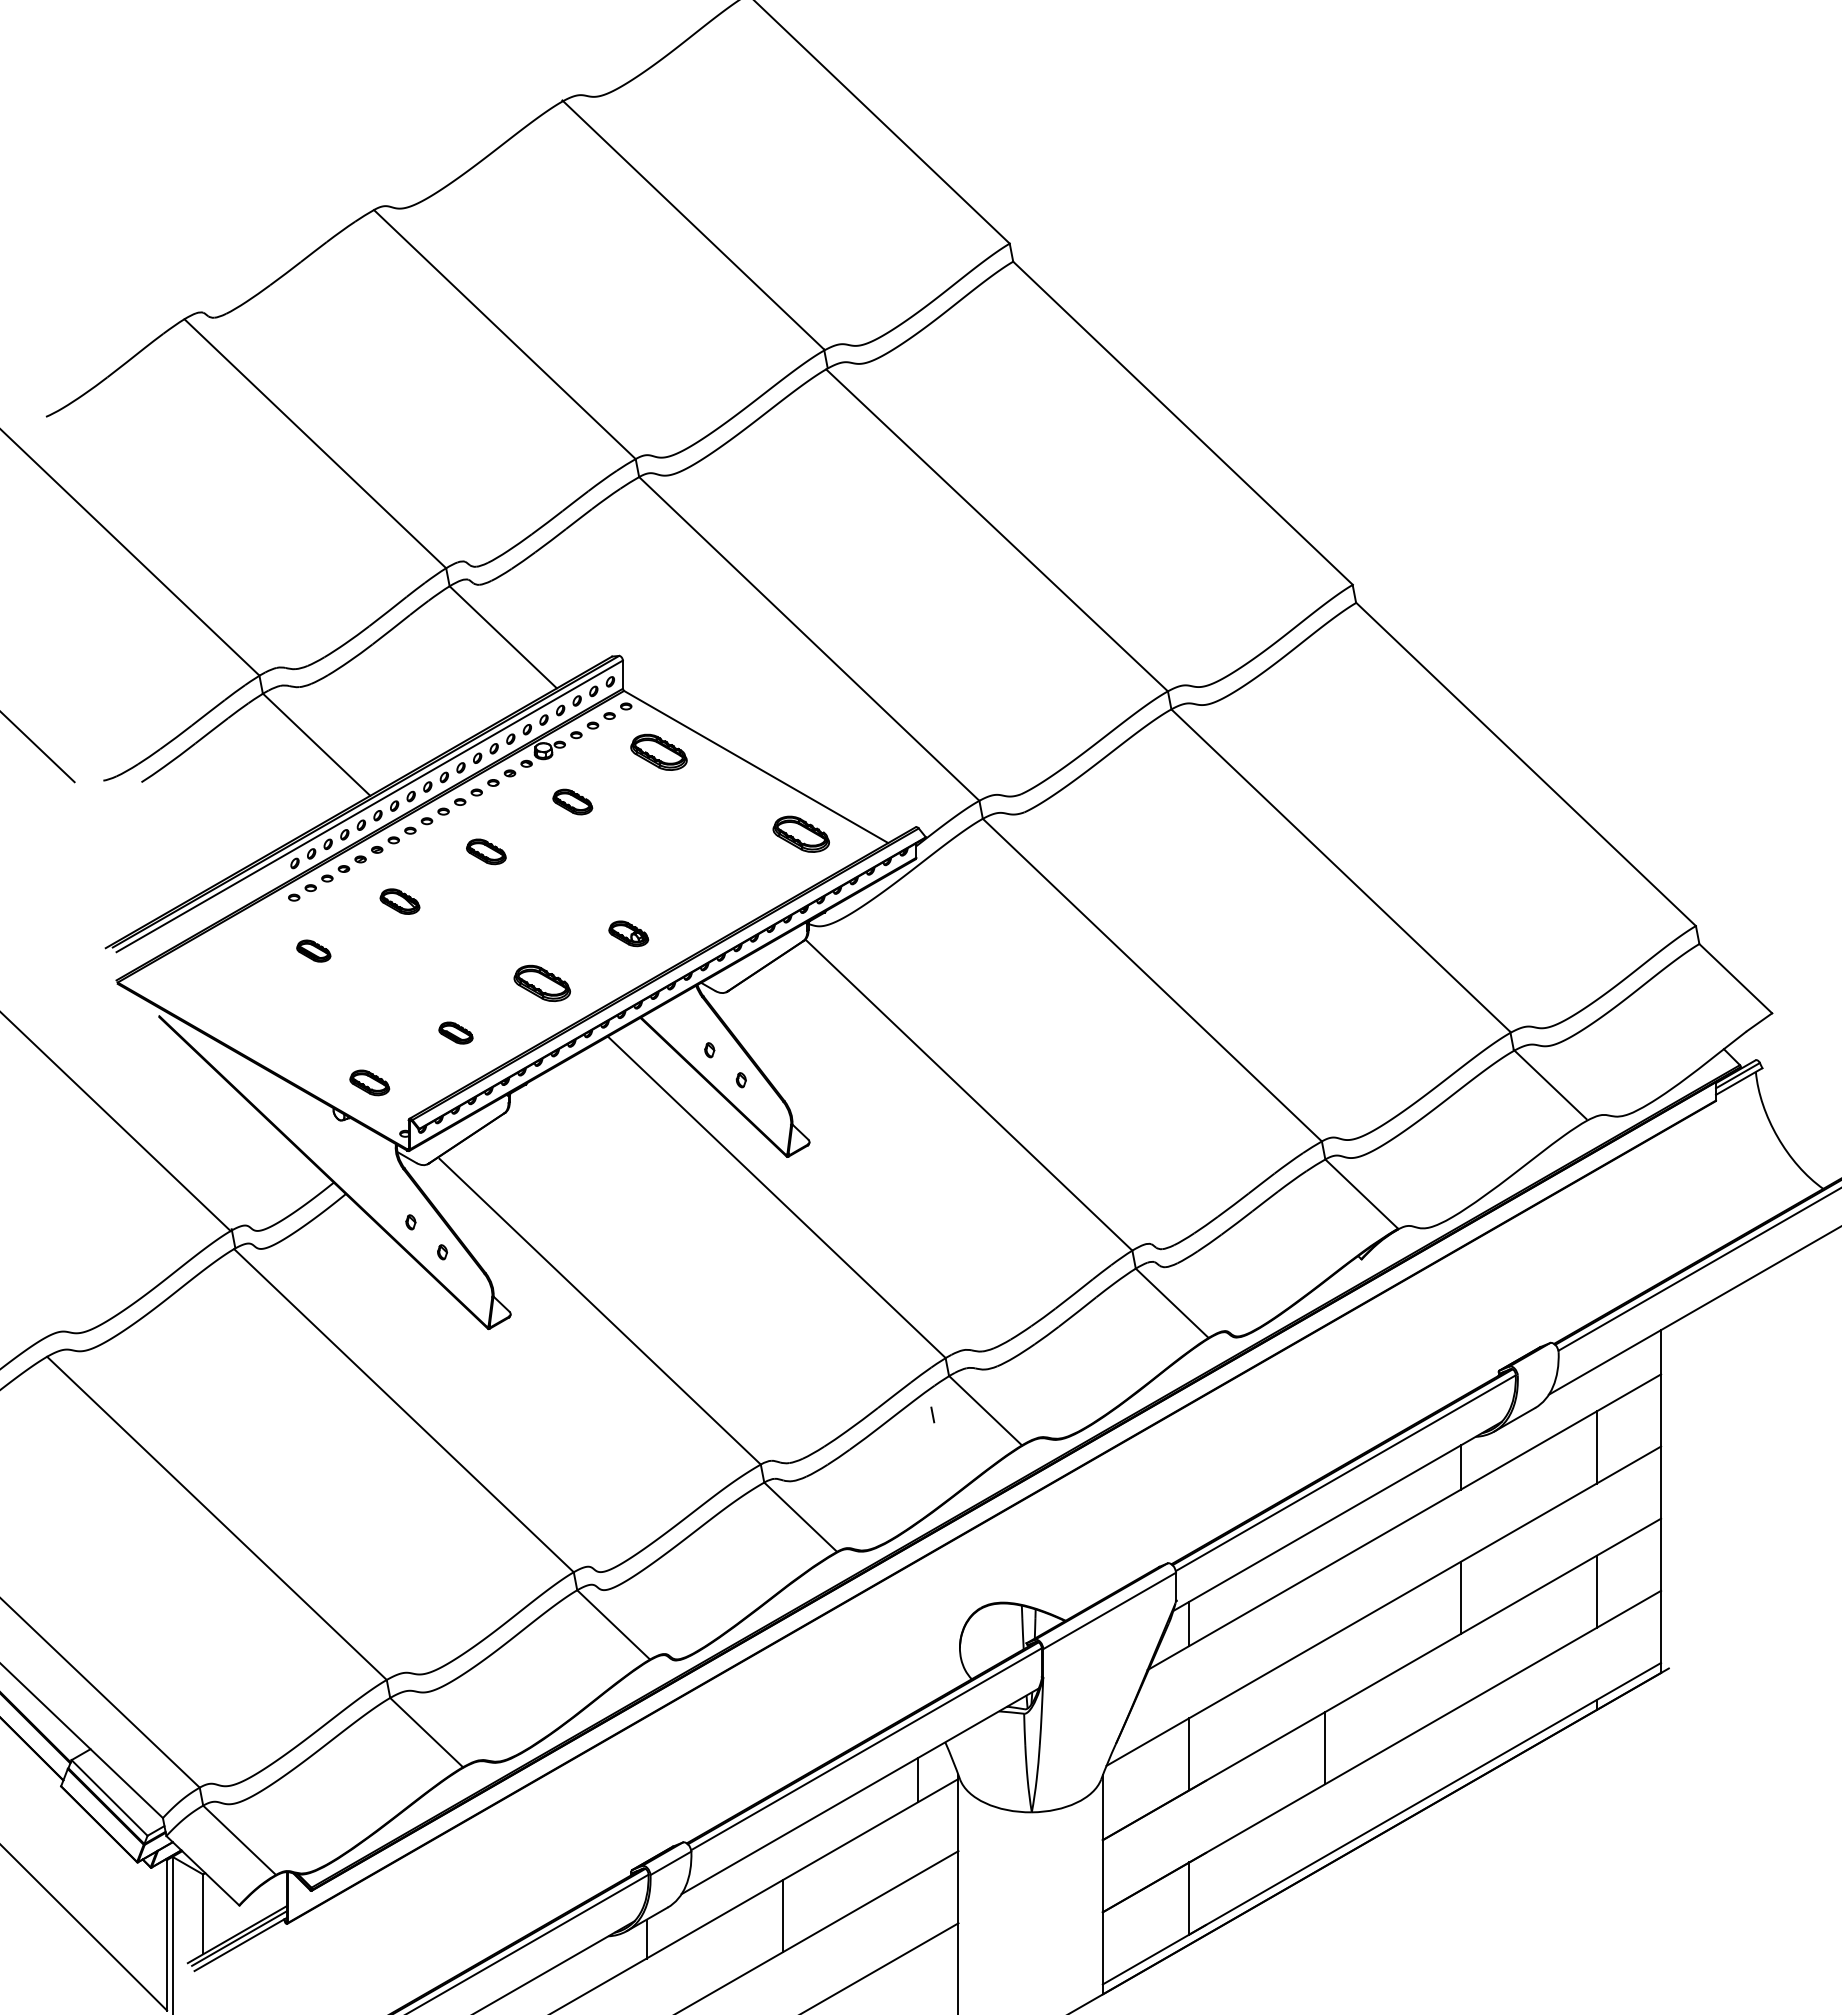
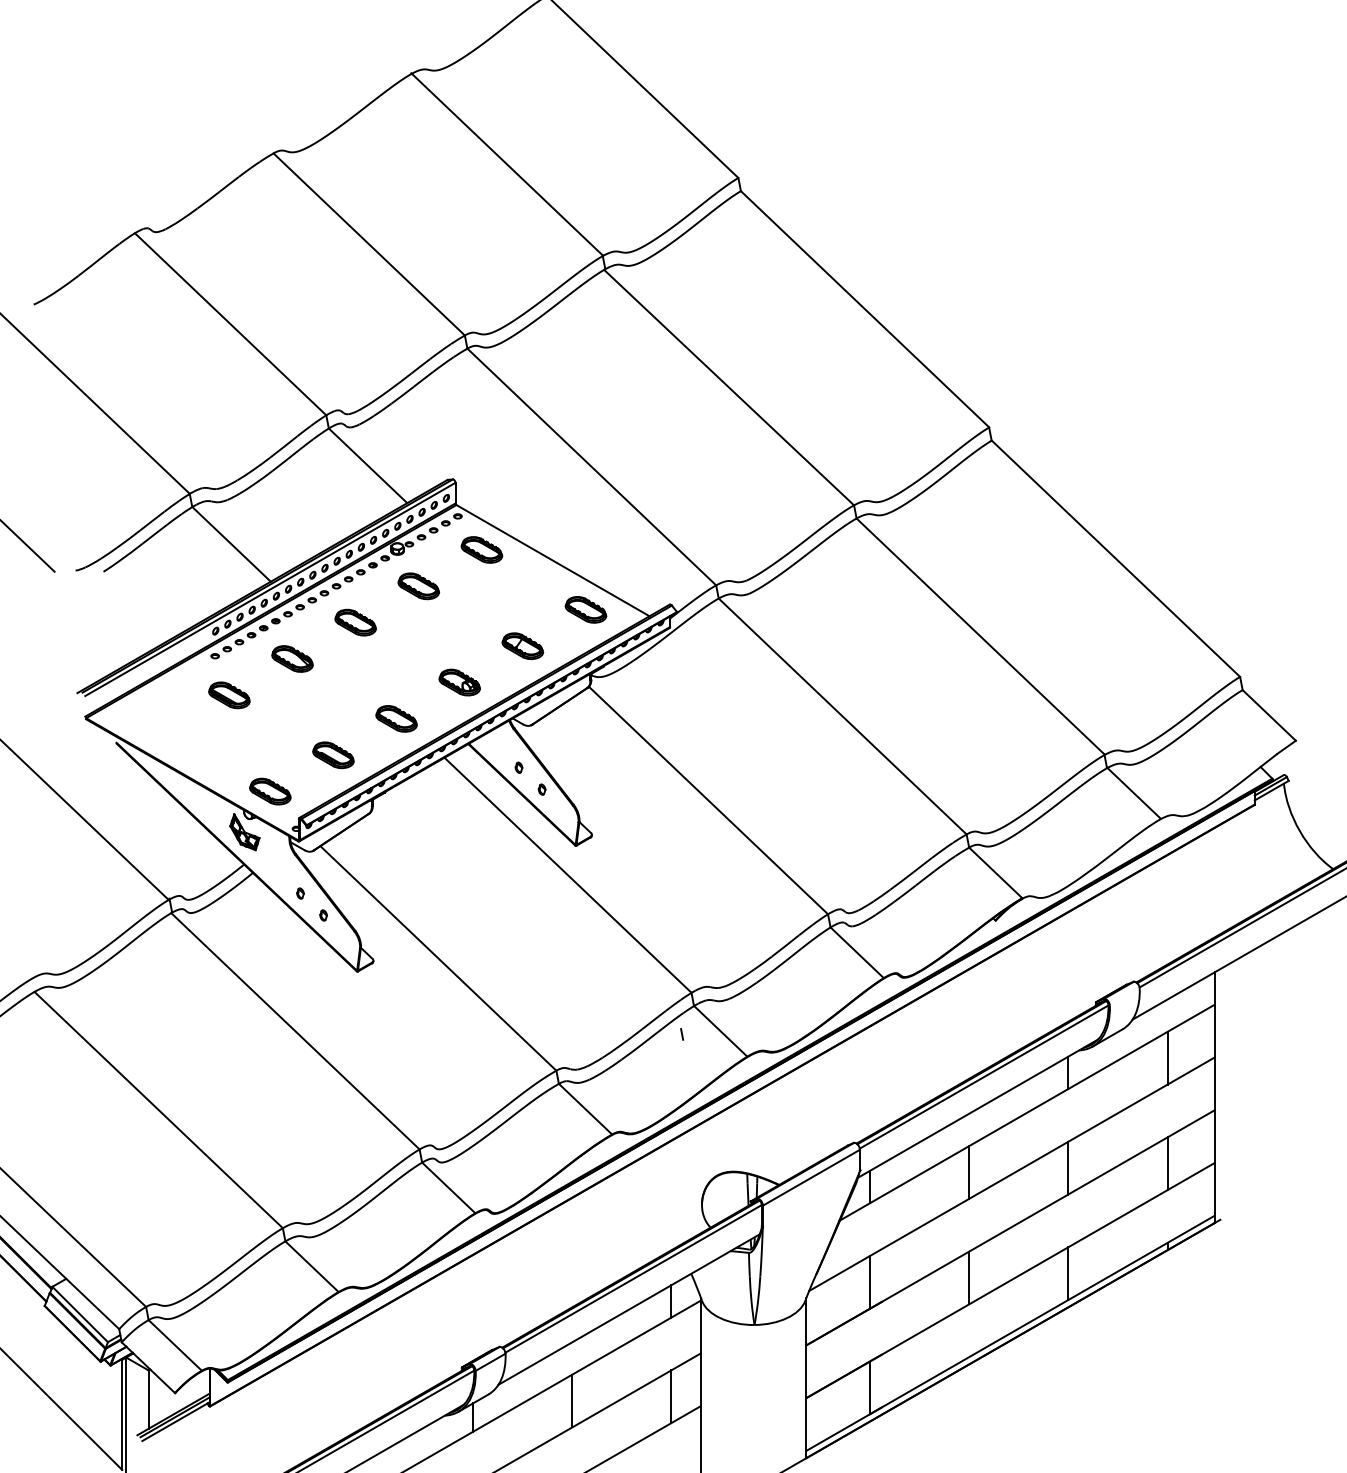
part: (572, 801) -> (418, 585), size x1.43
part: (486, 851) -> (355, 622), size x1.43
part: (714, 883) -> (522, 645), added
part: (399, 901) -> (292, 658), size x1.43
part: (628, 933) -> (459, 682), size x1.43
part: (313, 950) -> (229, 694), size x1.67
part: (455, 1032) -> (333, 754), size x1.67
part: (369, 1082) -> (270, 791), size x1.43
part: (334, 1137) -> (244, 831), added
line: (1325, 1603) -> (969, 1172), added
line: (1460, 1742) -> (1067, 1273), added
line: (918, 1910) -> (671, 1396), added

